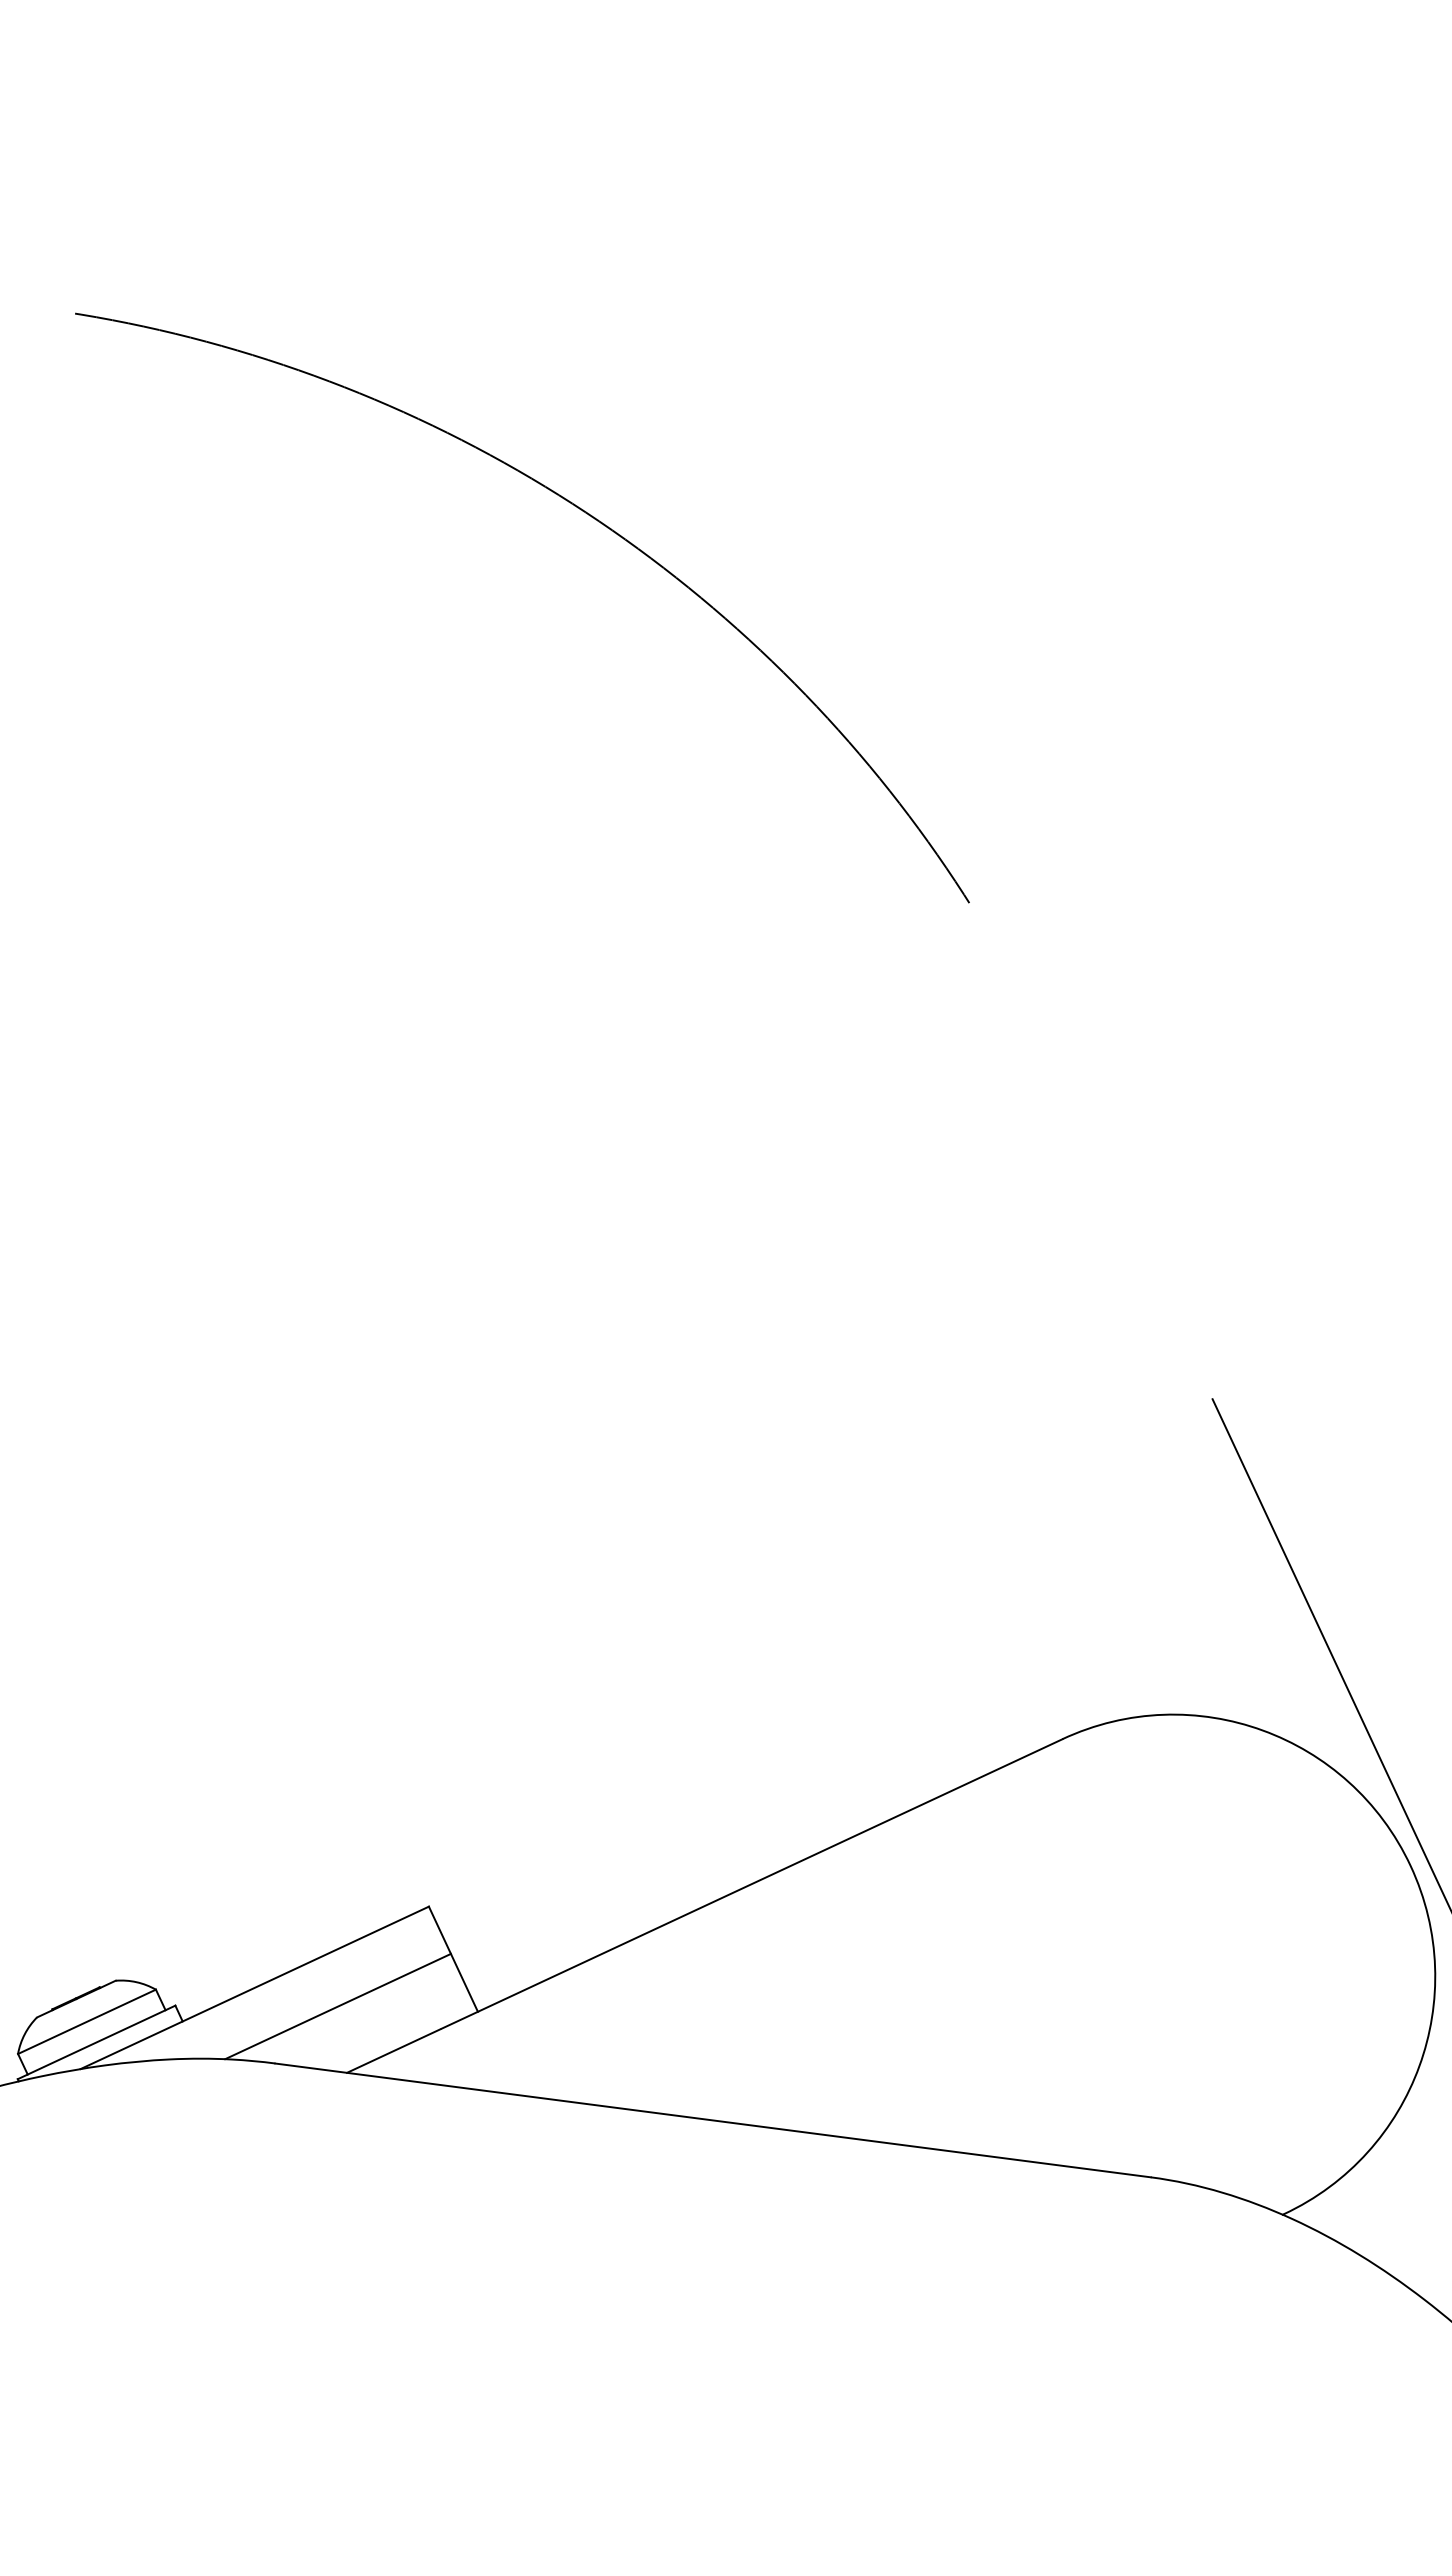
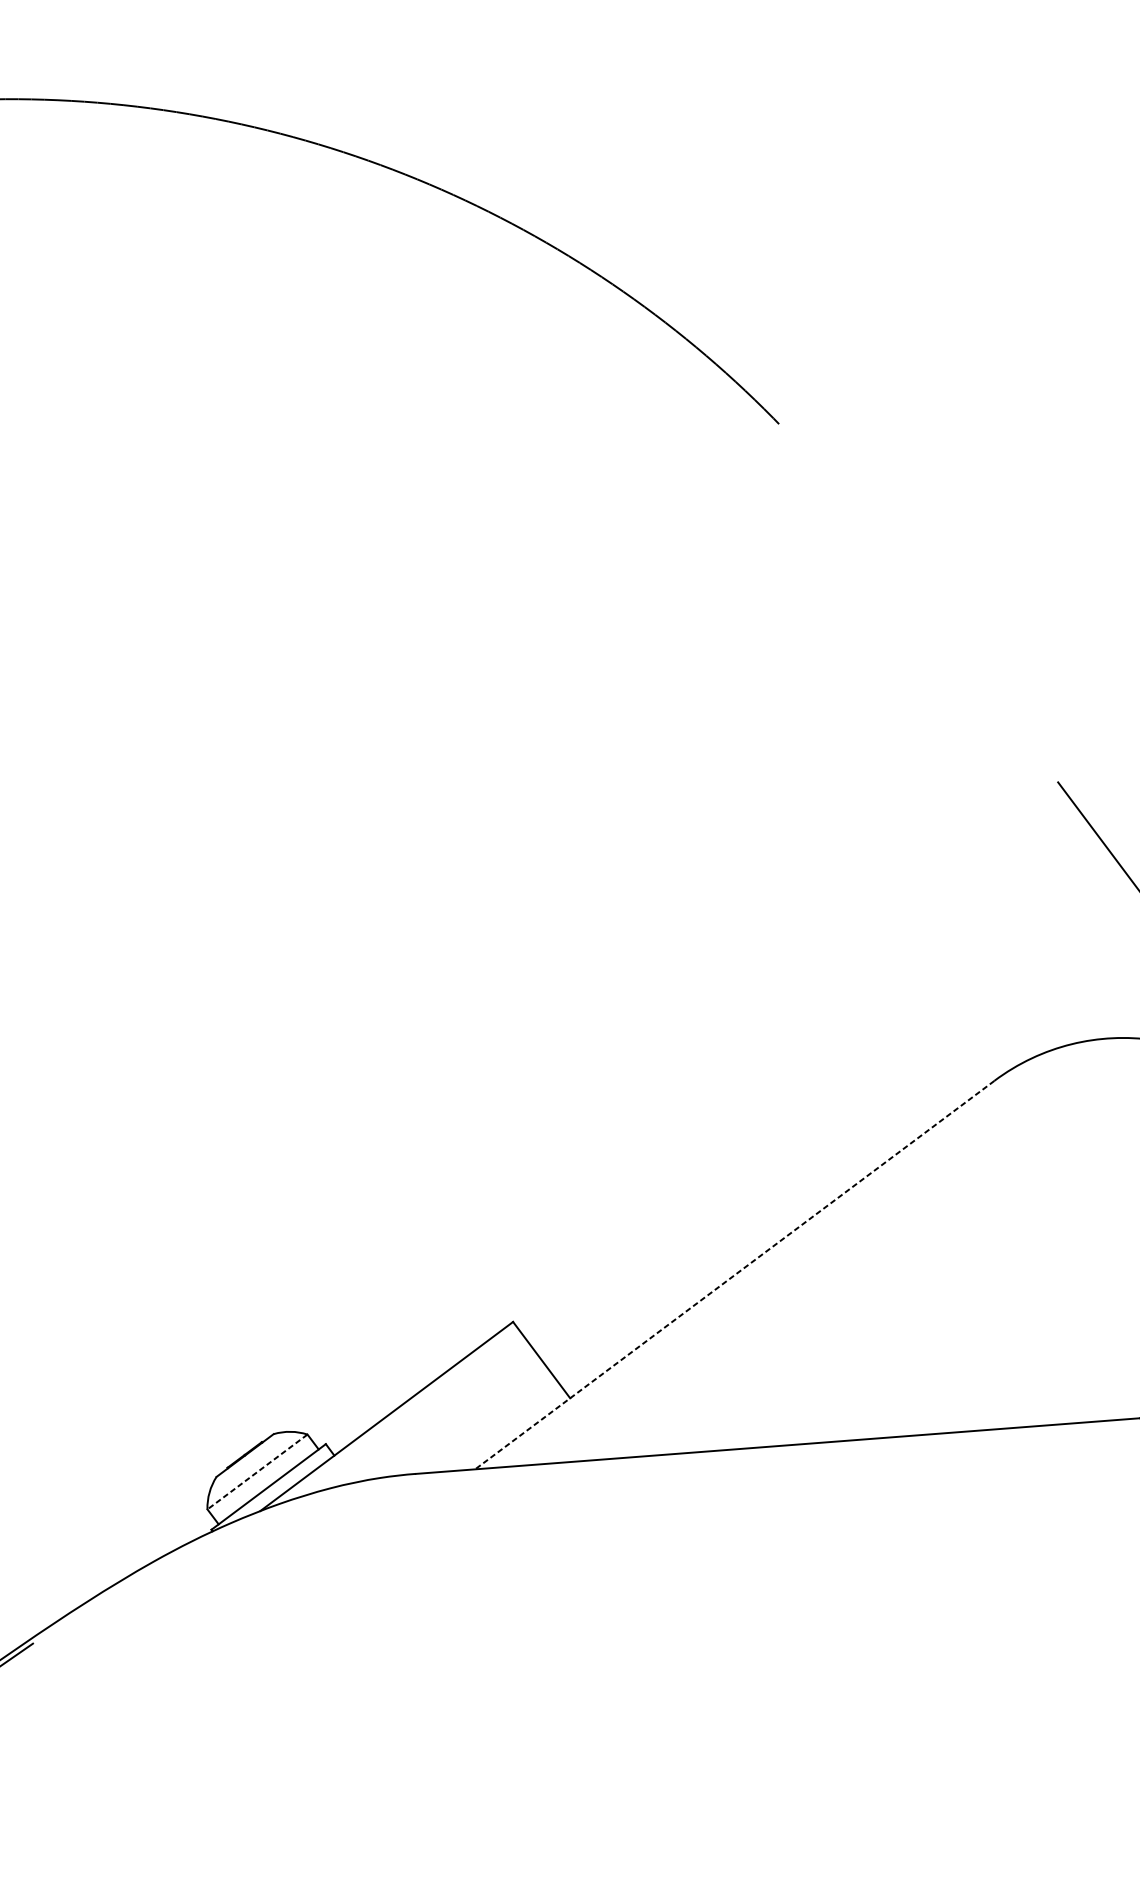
line: (704, 1906) -> (734, 1275), solid -> dashed
line: (337, 2006) -> (456, 1417), removed
line: (86, 2022) -> (257, 1472), solid -> dashed

